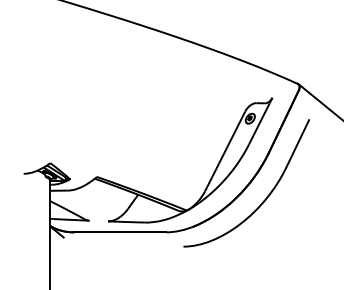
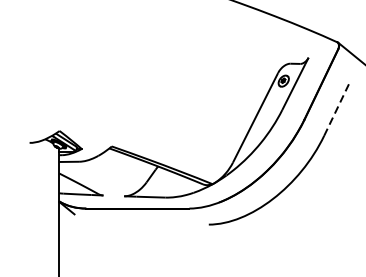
line: (297, 143) -> (336, 108), solid -> dashed

